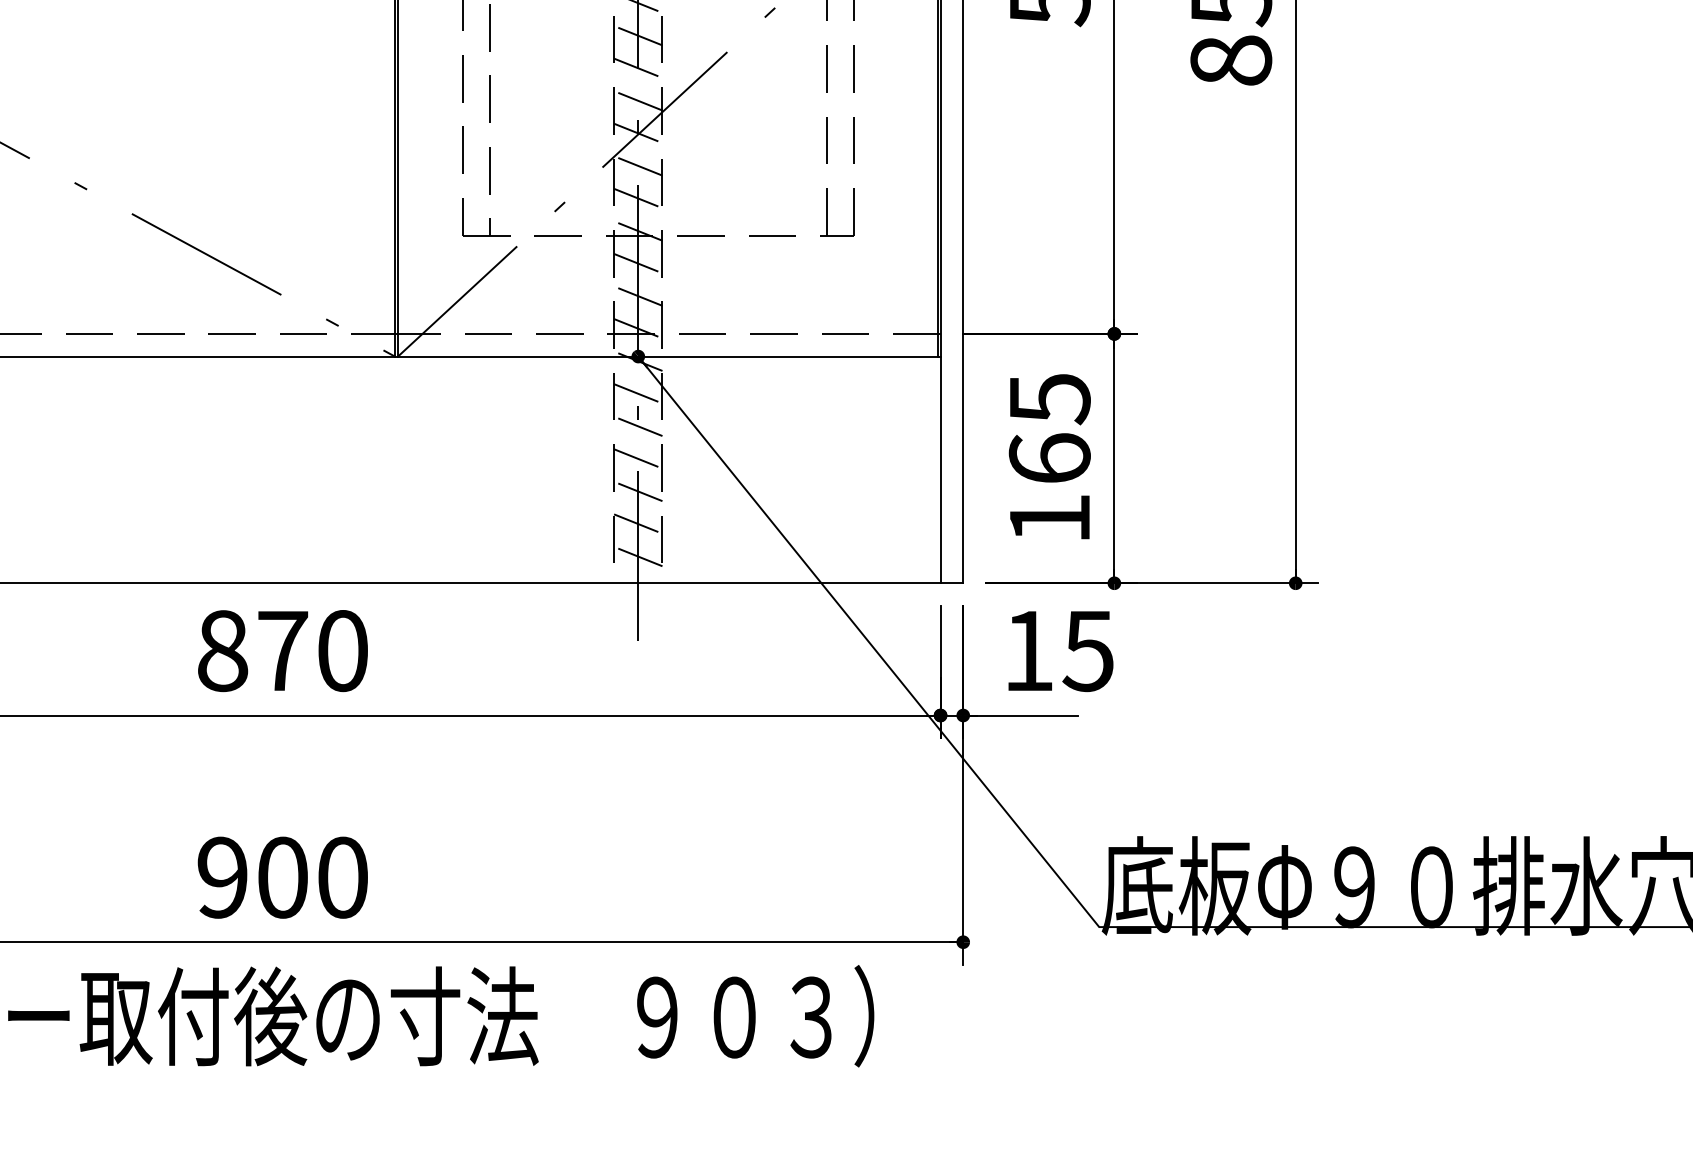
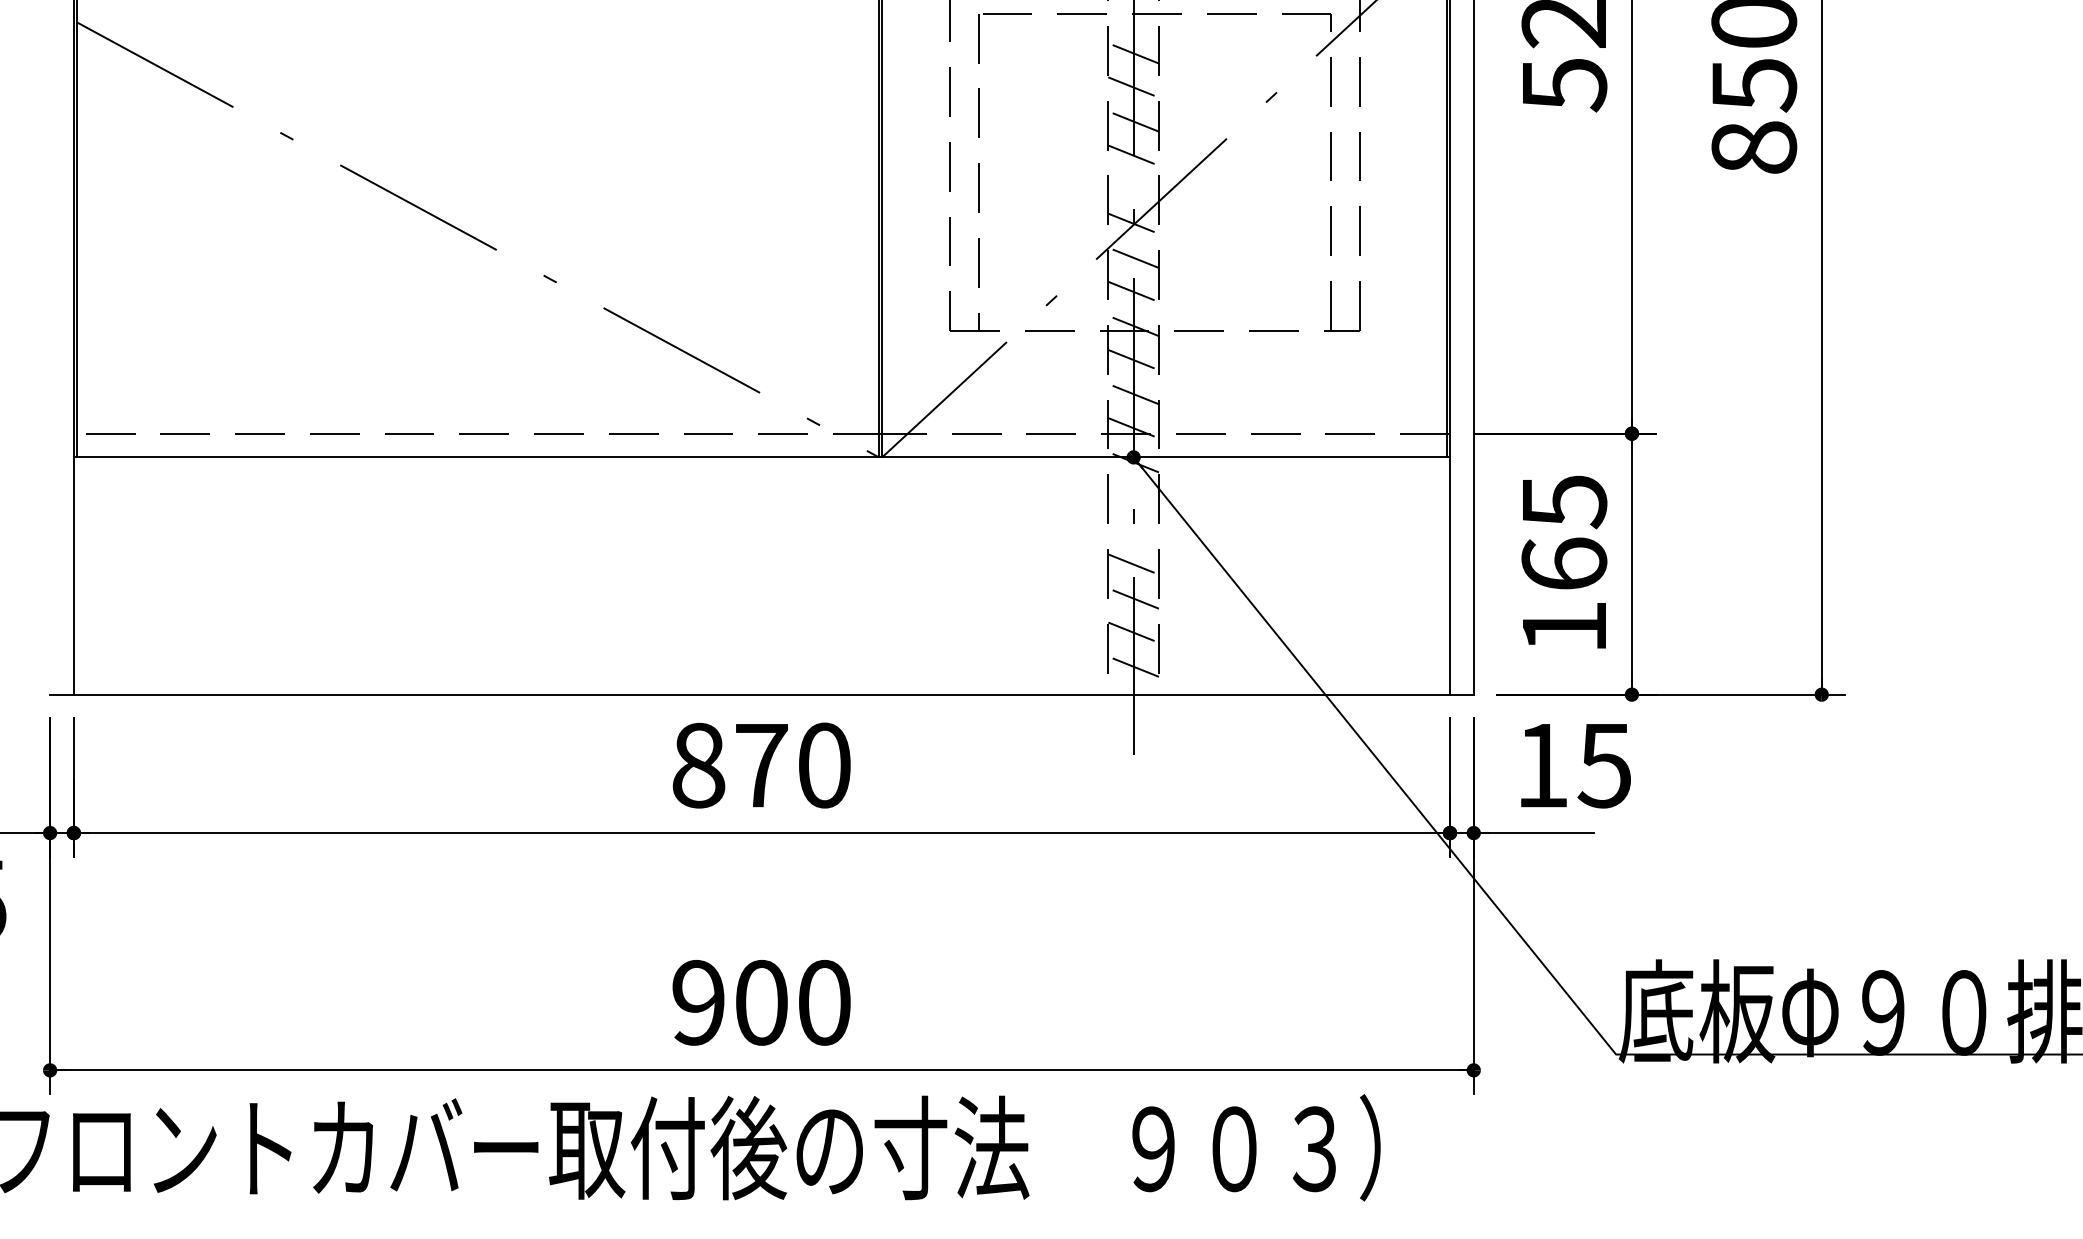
line: (638, 100) -> (1133, 189), removed
line: (638, 393) -> (1133, 496), removed
line: (638, 426) -> (1133, 530), removed

